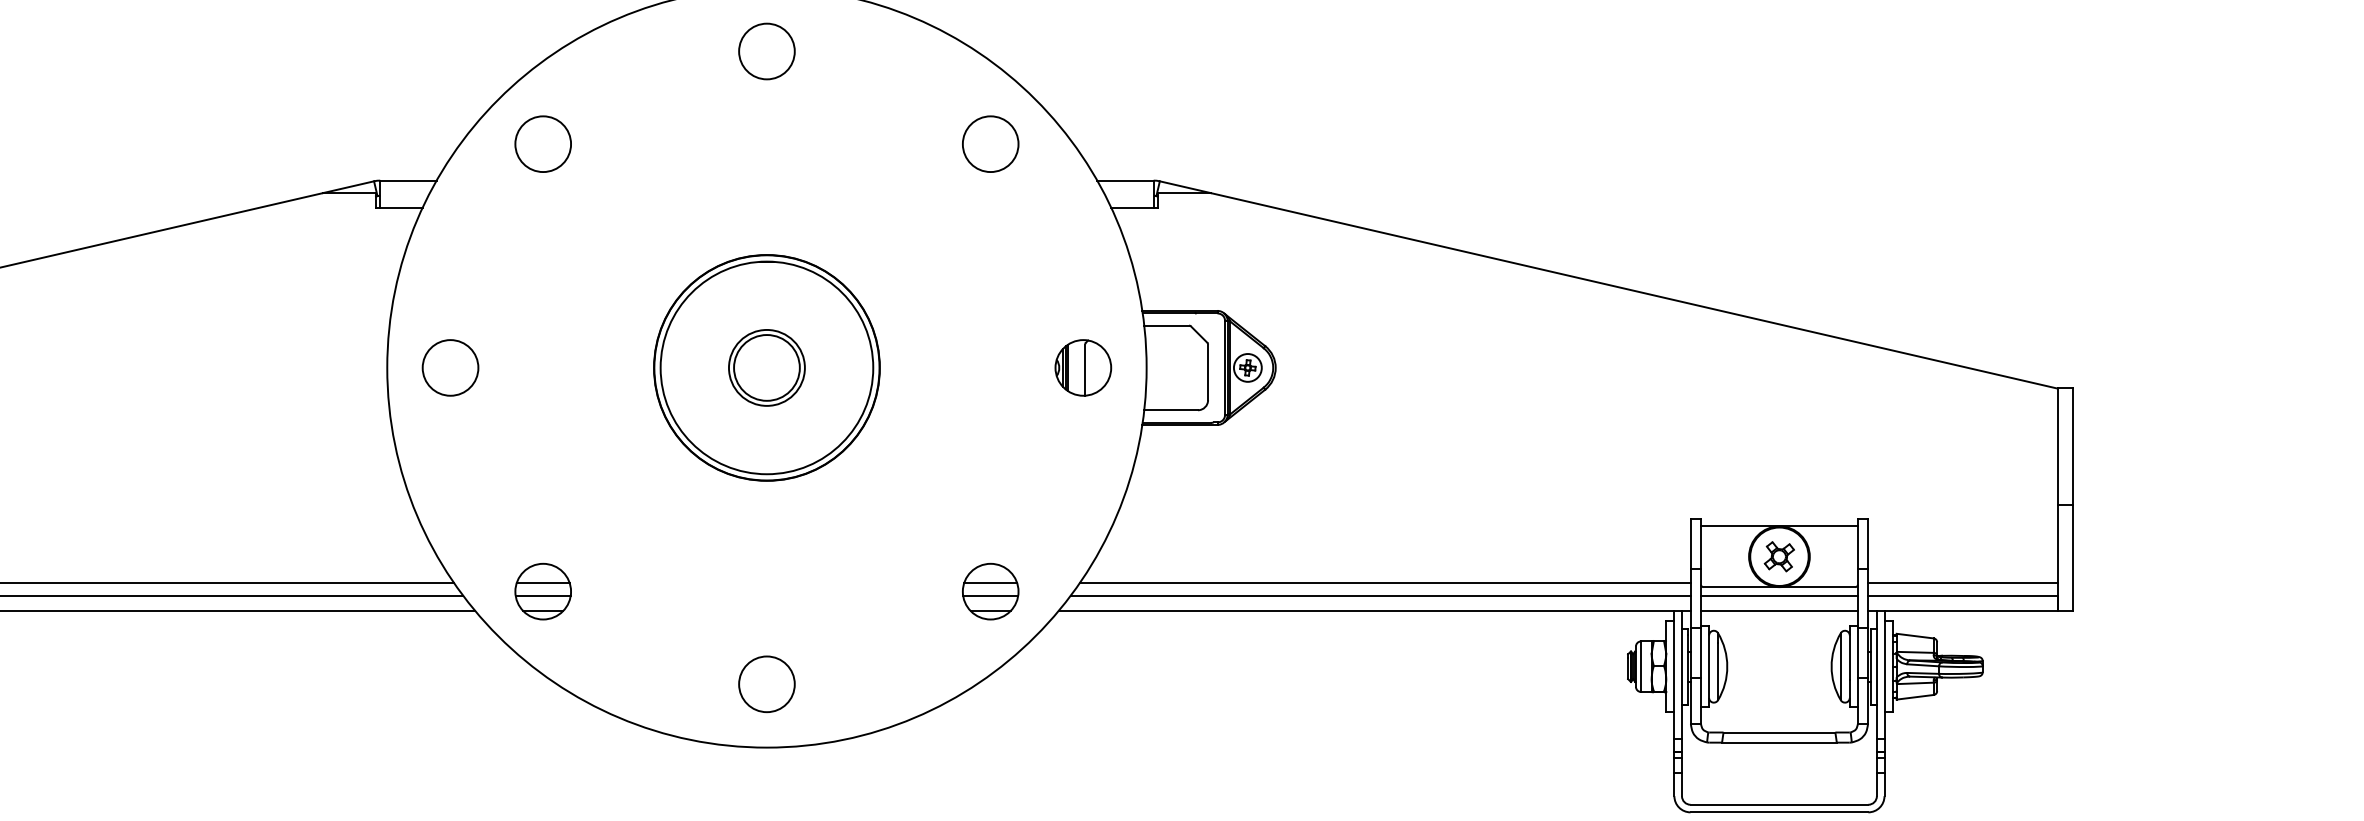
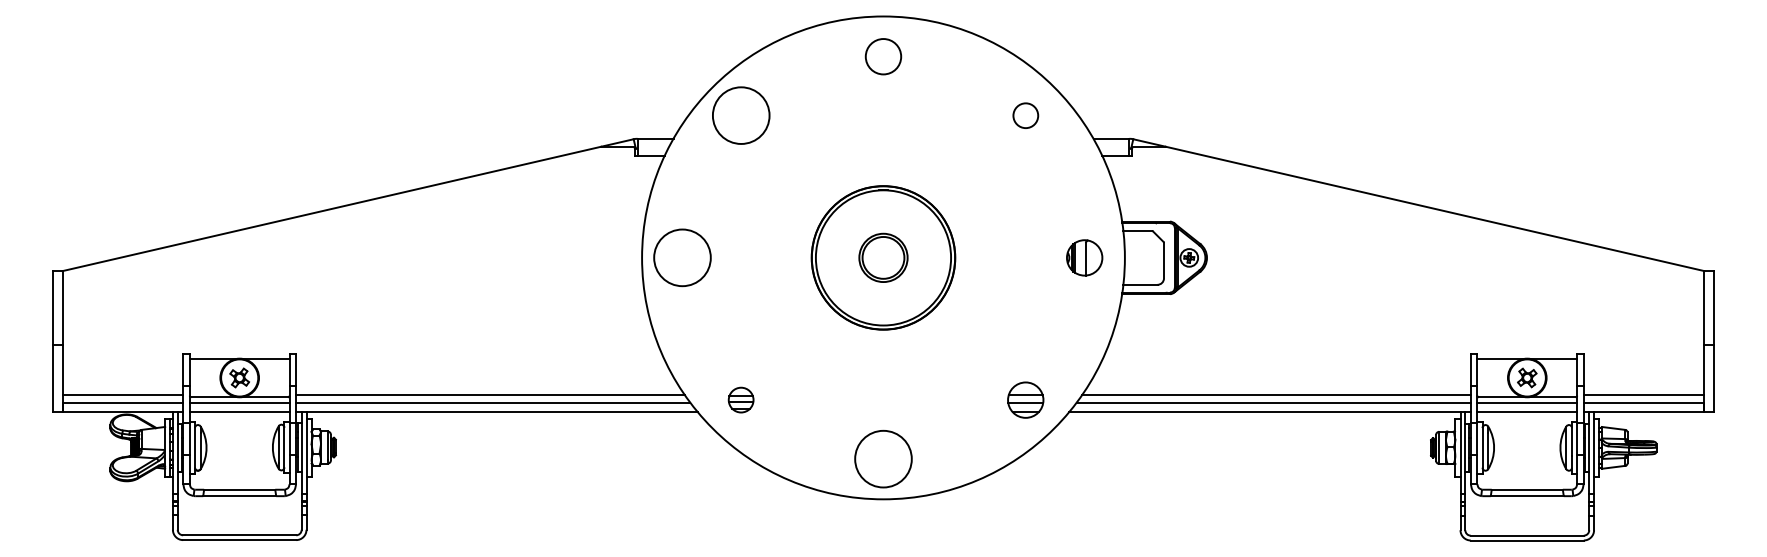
circle: (542, 143) -> (740, 115), size x1.6
circle: (990, 143) -> (1025, 115), size x0.7
circle: (449, 367) -> (681, 257), size x1.6
part: (542, 590) -> (740, 399), size x0.7
circle: (766, 683) -> (883, 458), size x1.6

